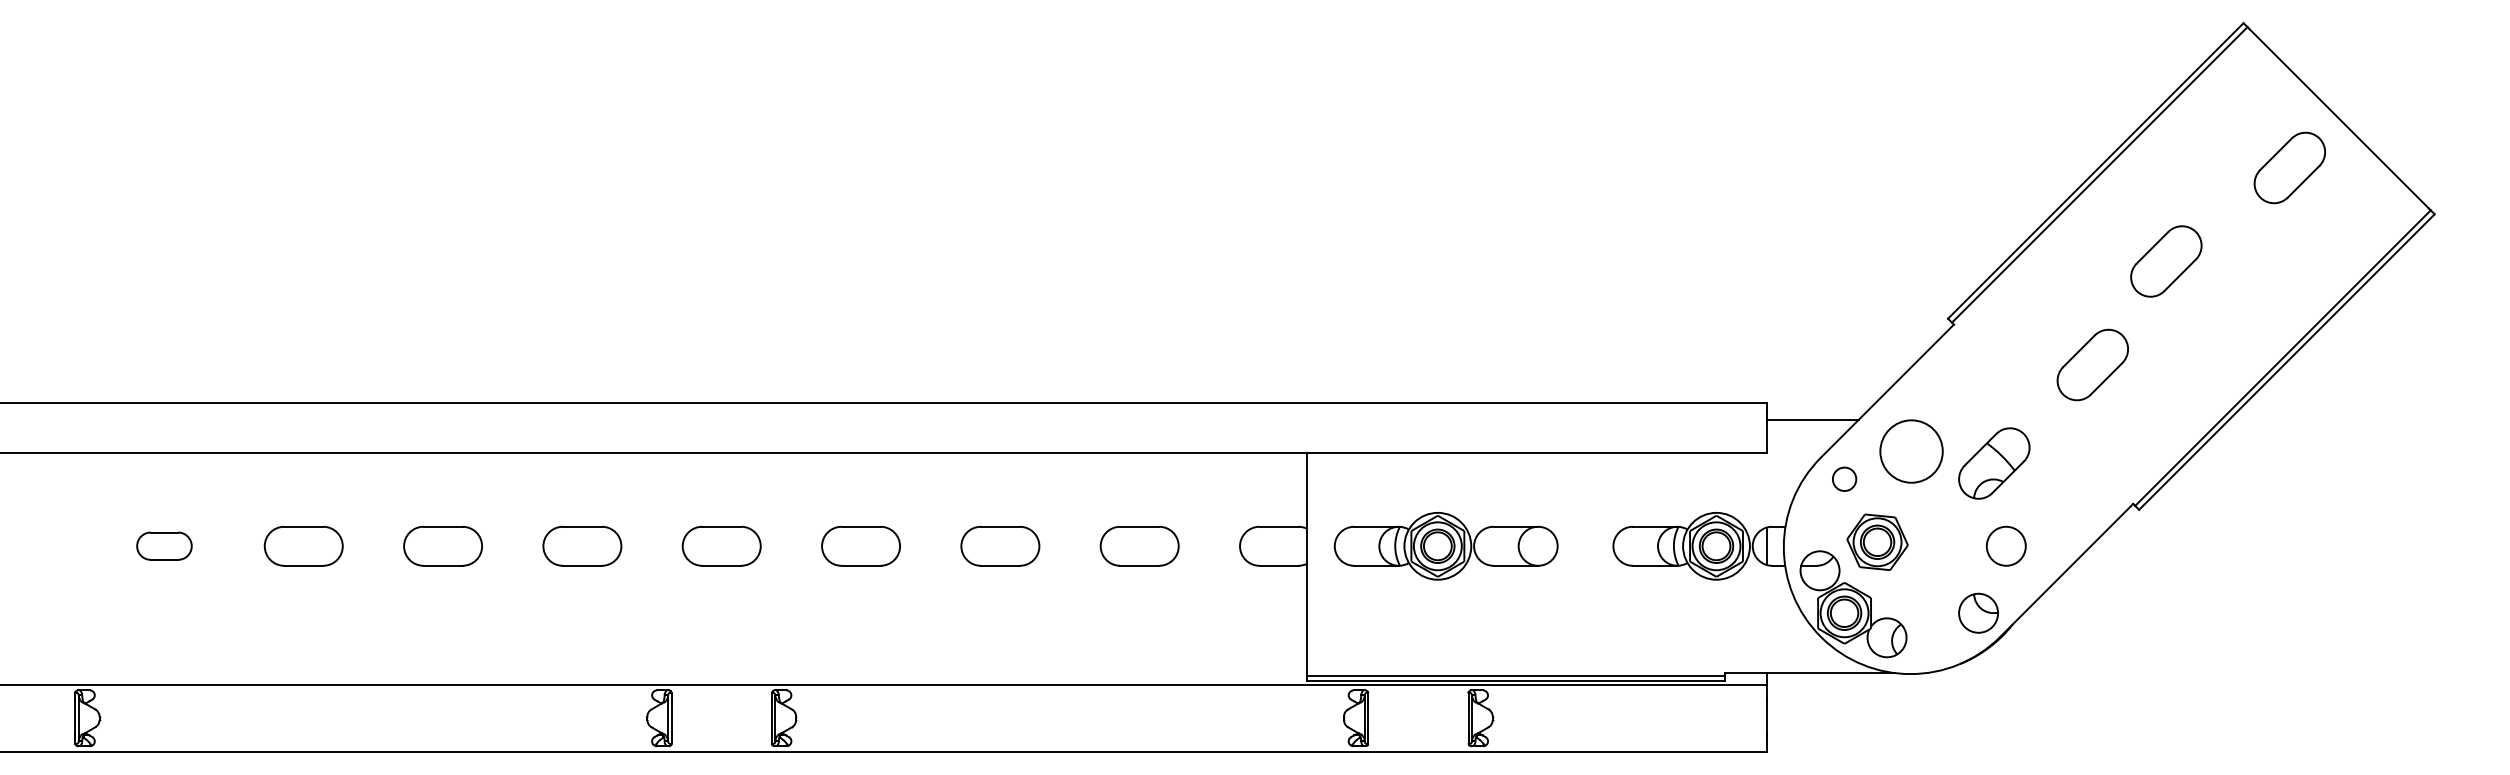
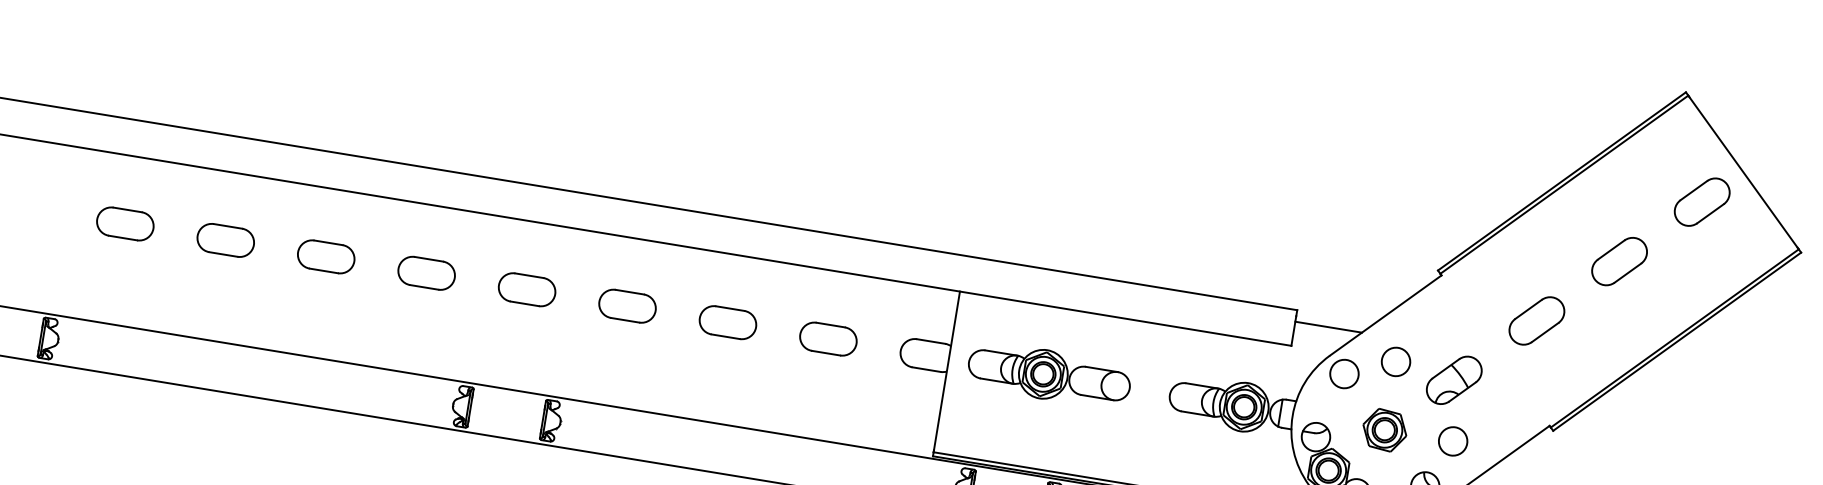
part: (2166, 261) -> (1619, 261), moved
circle: (1911, 451) -> (1395, 361), size x0.62
circle: (1844, 478) -> (1344, 373), size x1.67
part: (1877, 541) -> (1384, 429), moved
part: (164, 545) -> (125, 223), size x1.43

